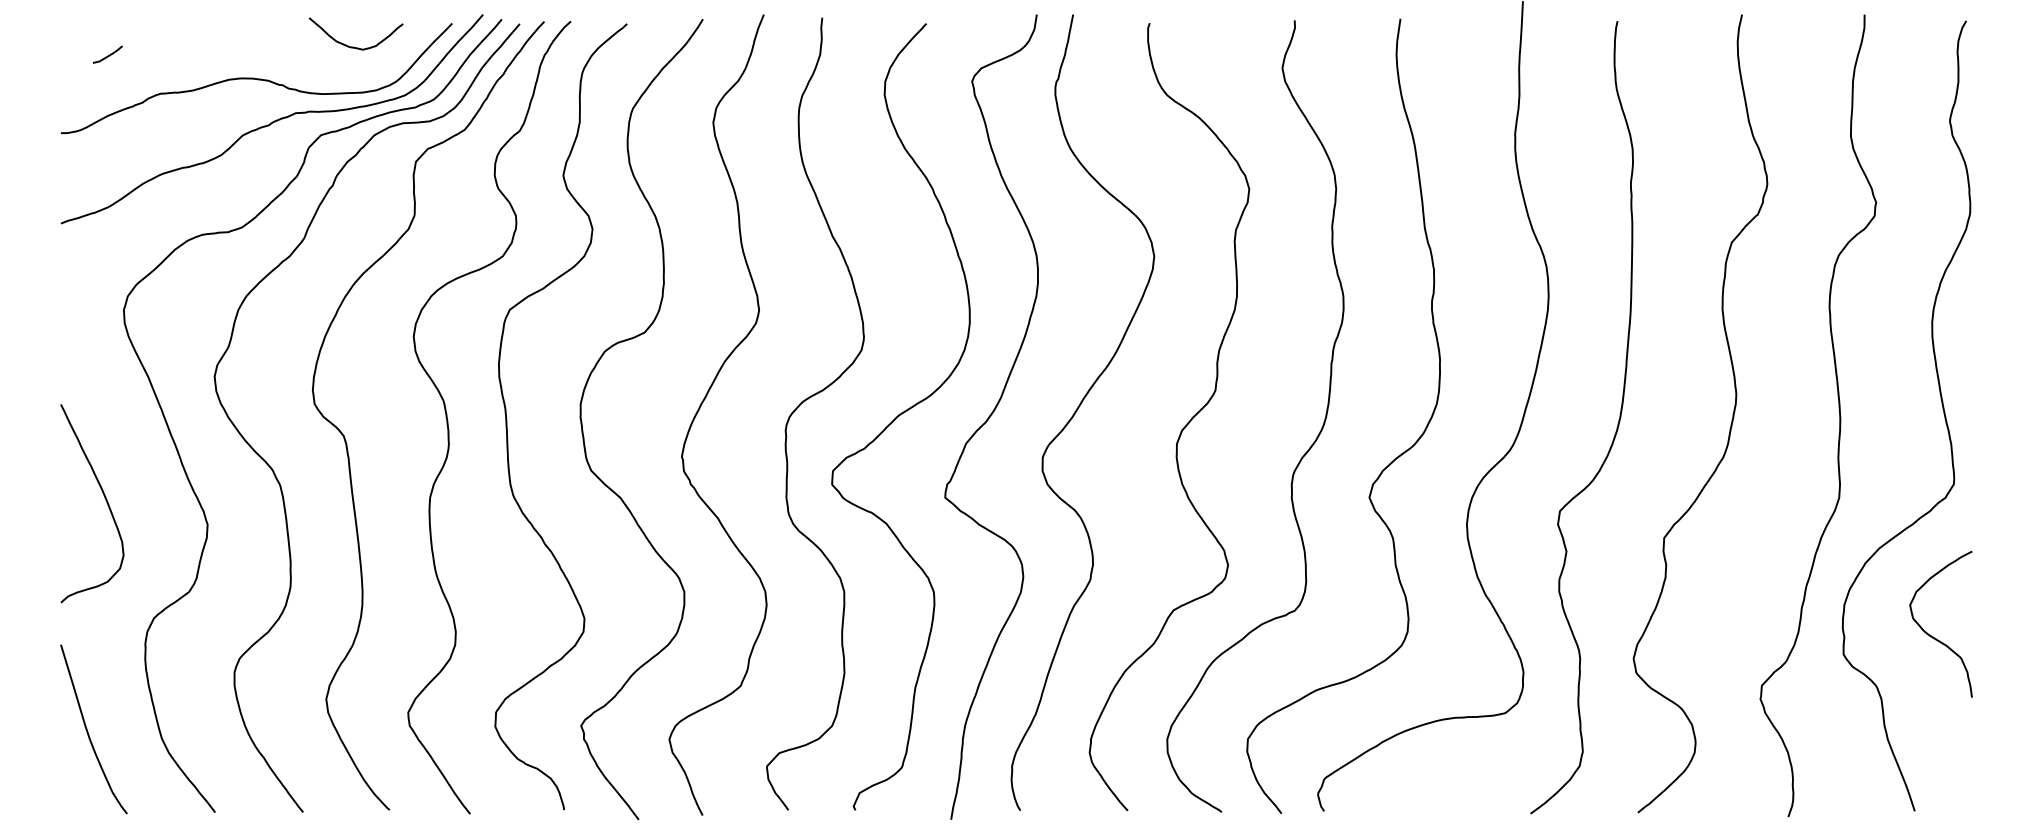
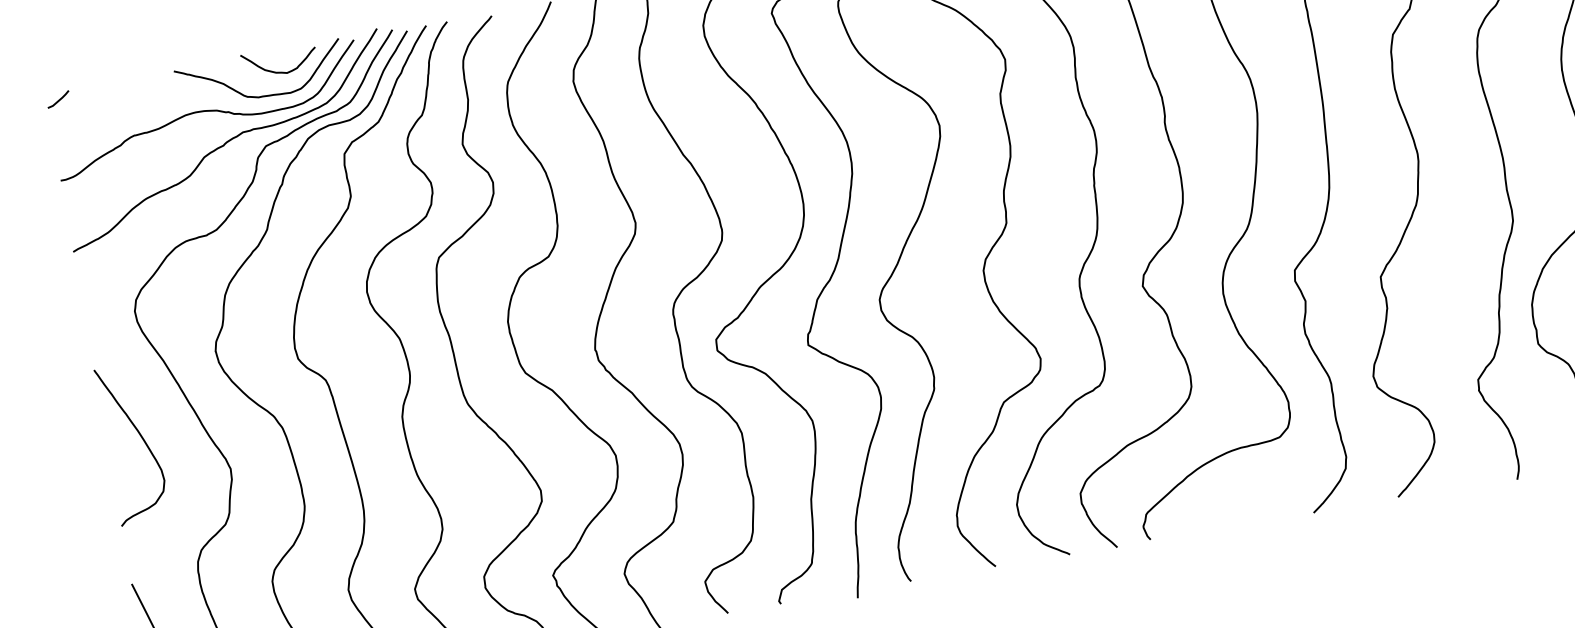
line: (107, 55) -> (58, 100), moved
curve: (328, 72) -> (263, 95), added
curve: (104, 498) -> (141, 438), moved

